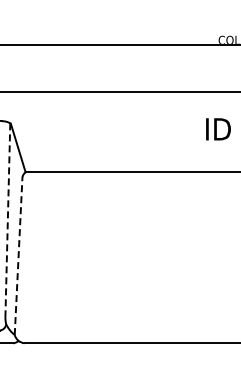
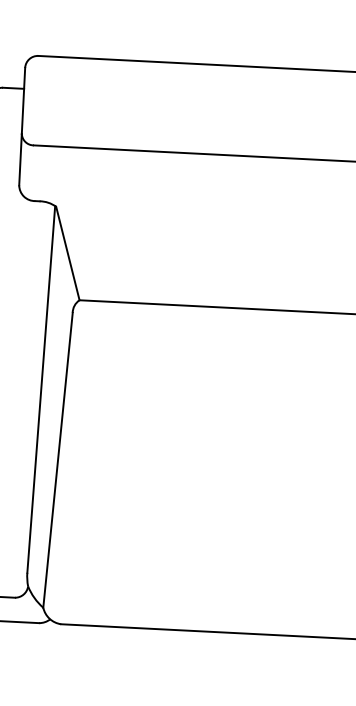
line: (7, 220) -> (40, 389), dashed -> solid
line: (18, 256) -> (57, 459), dashed -> solid

